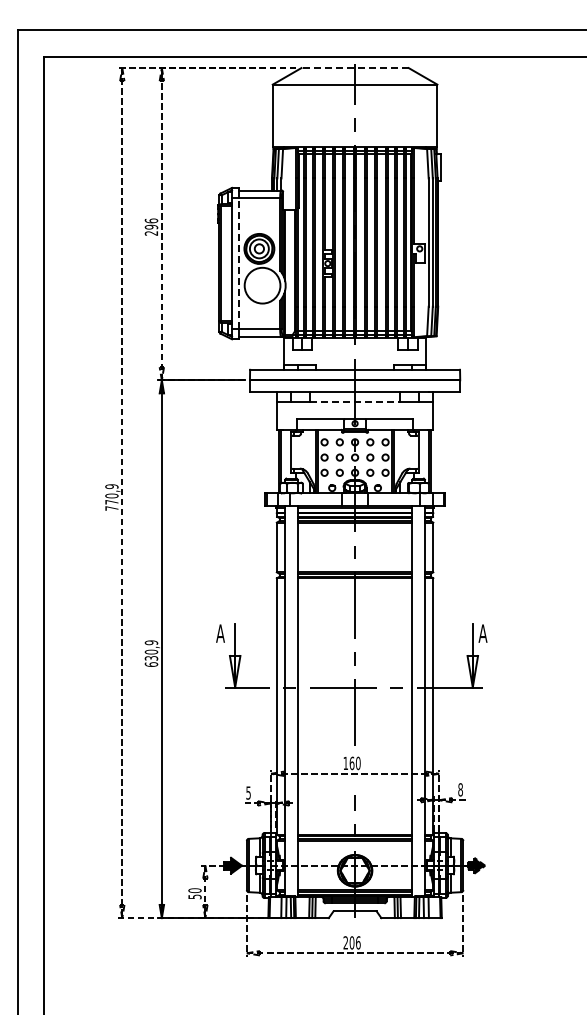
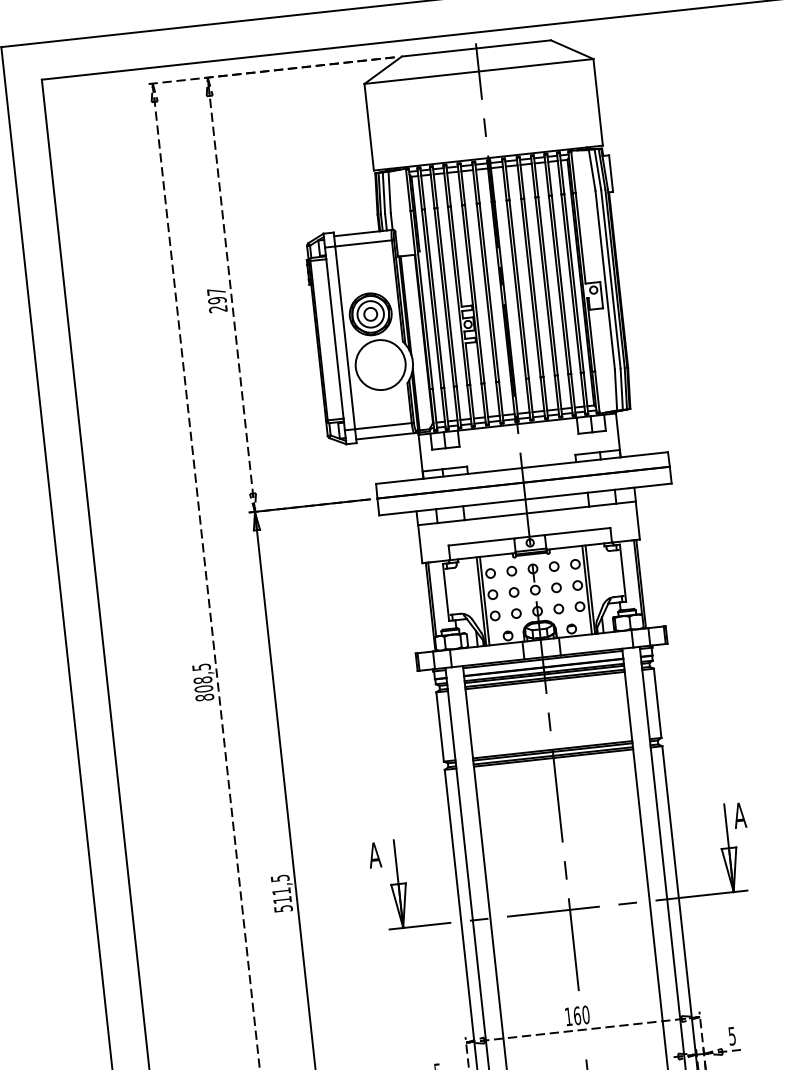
line: (355, 68) -> (477, 48), dashed -> solid
text: (151, 220) -> (216, 291), 296 -> 297
line: (239, 263) -> (345, 337), dashed -> solid
line: (355, 402) -> (527, 513), dashed -> solid
text: (111, 497) -> (202, 682), 770,9 -> 808,5
text: (151, 653) -> (281, 893), 630,9 -> 511,5
text: (460, 789) -> (732, 1035), 8 -> 5

